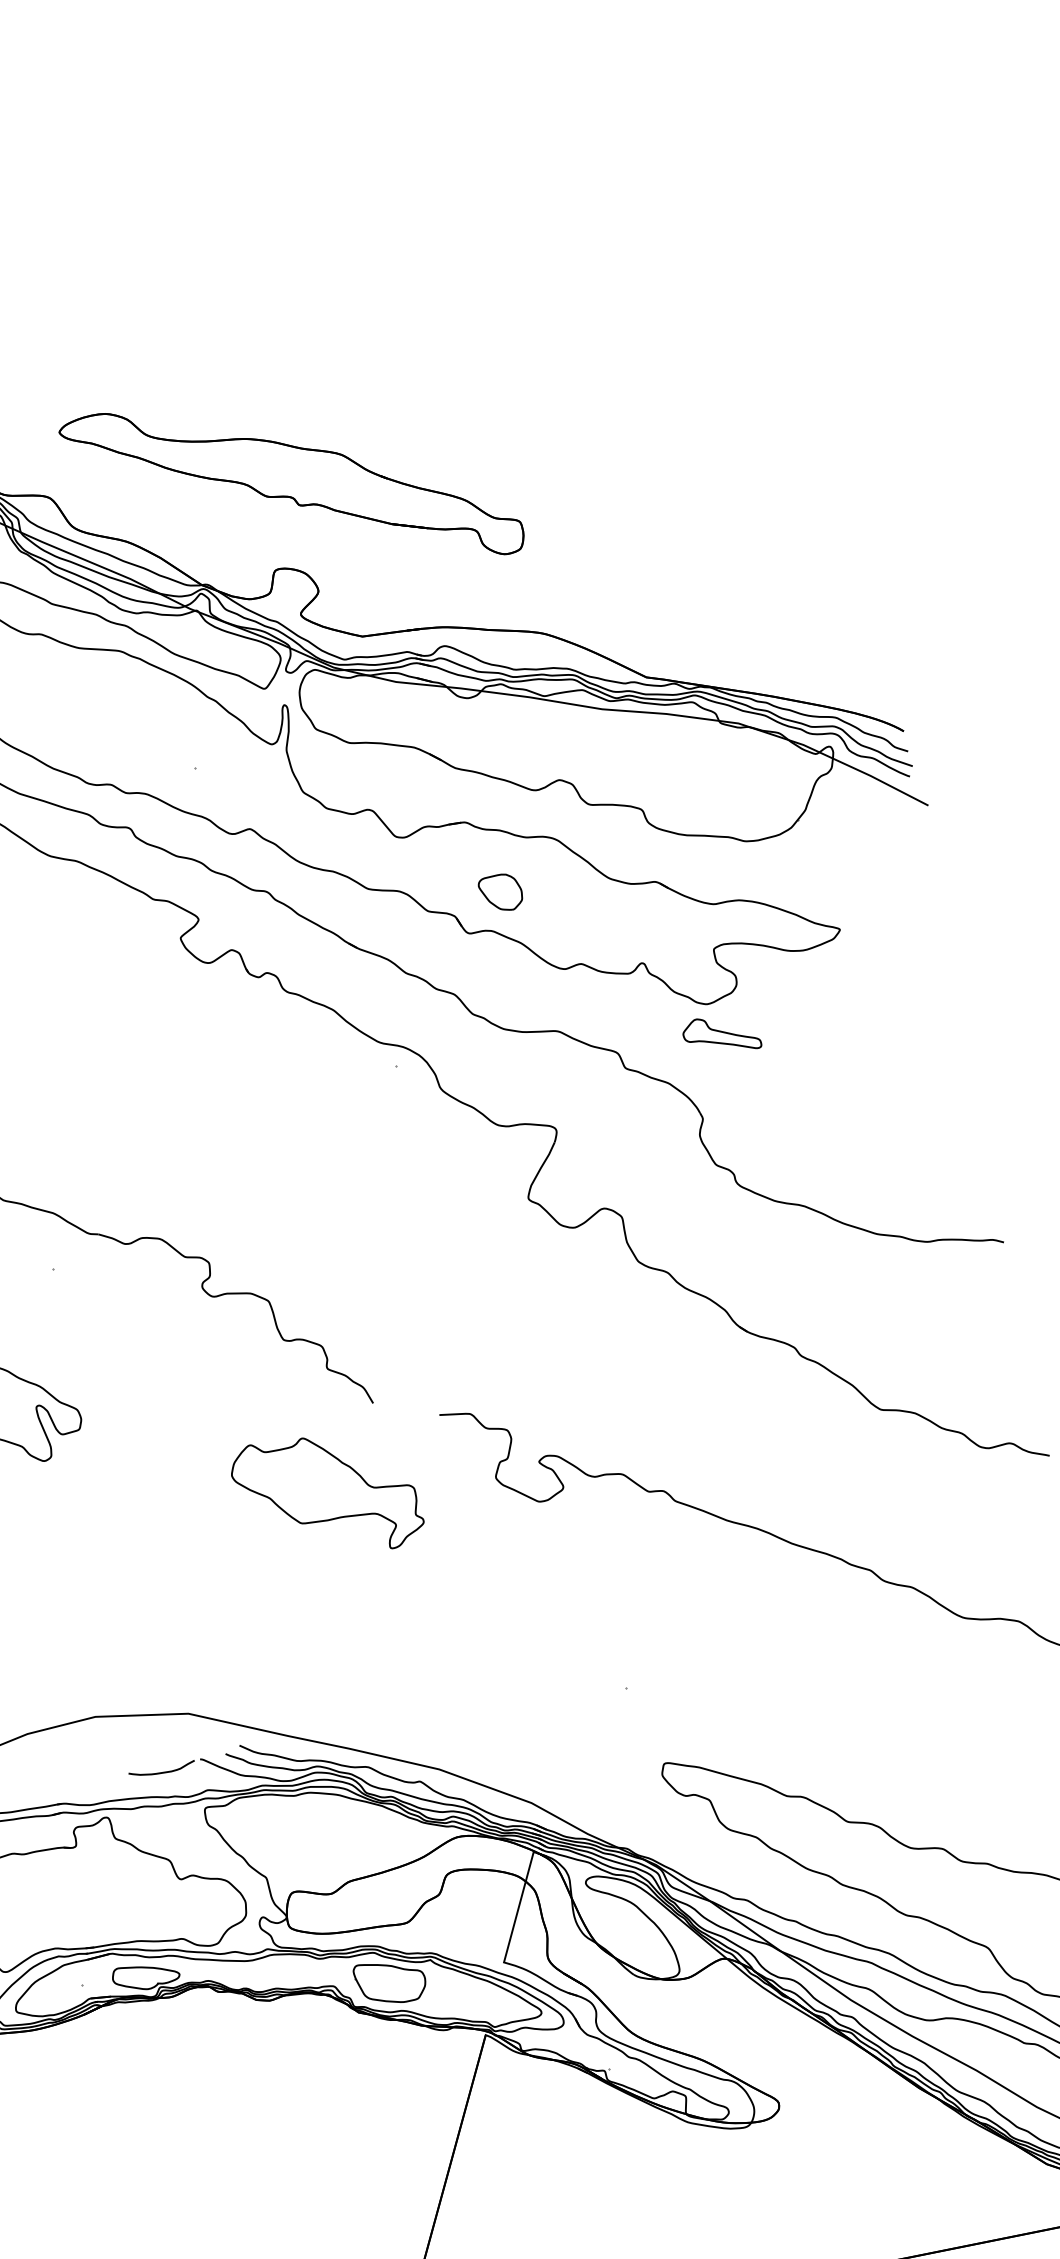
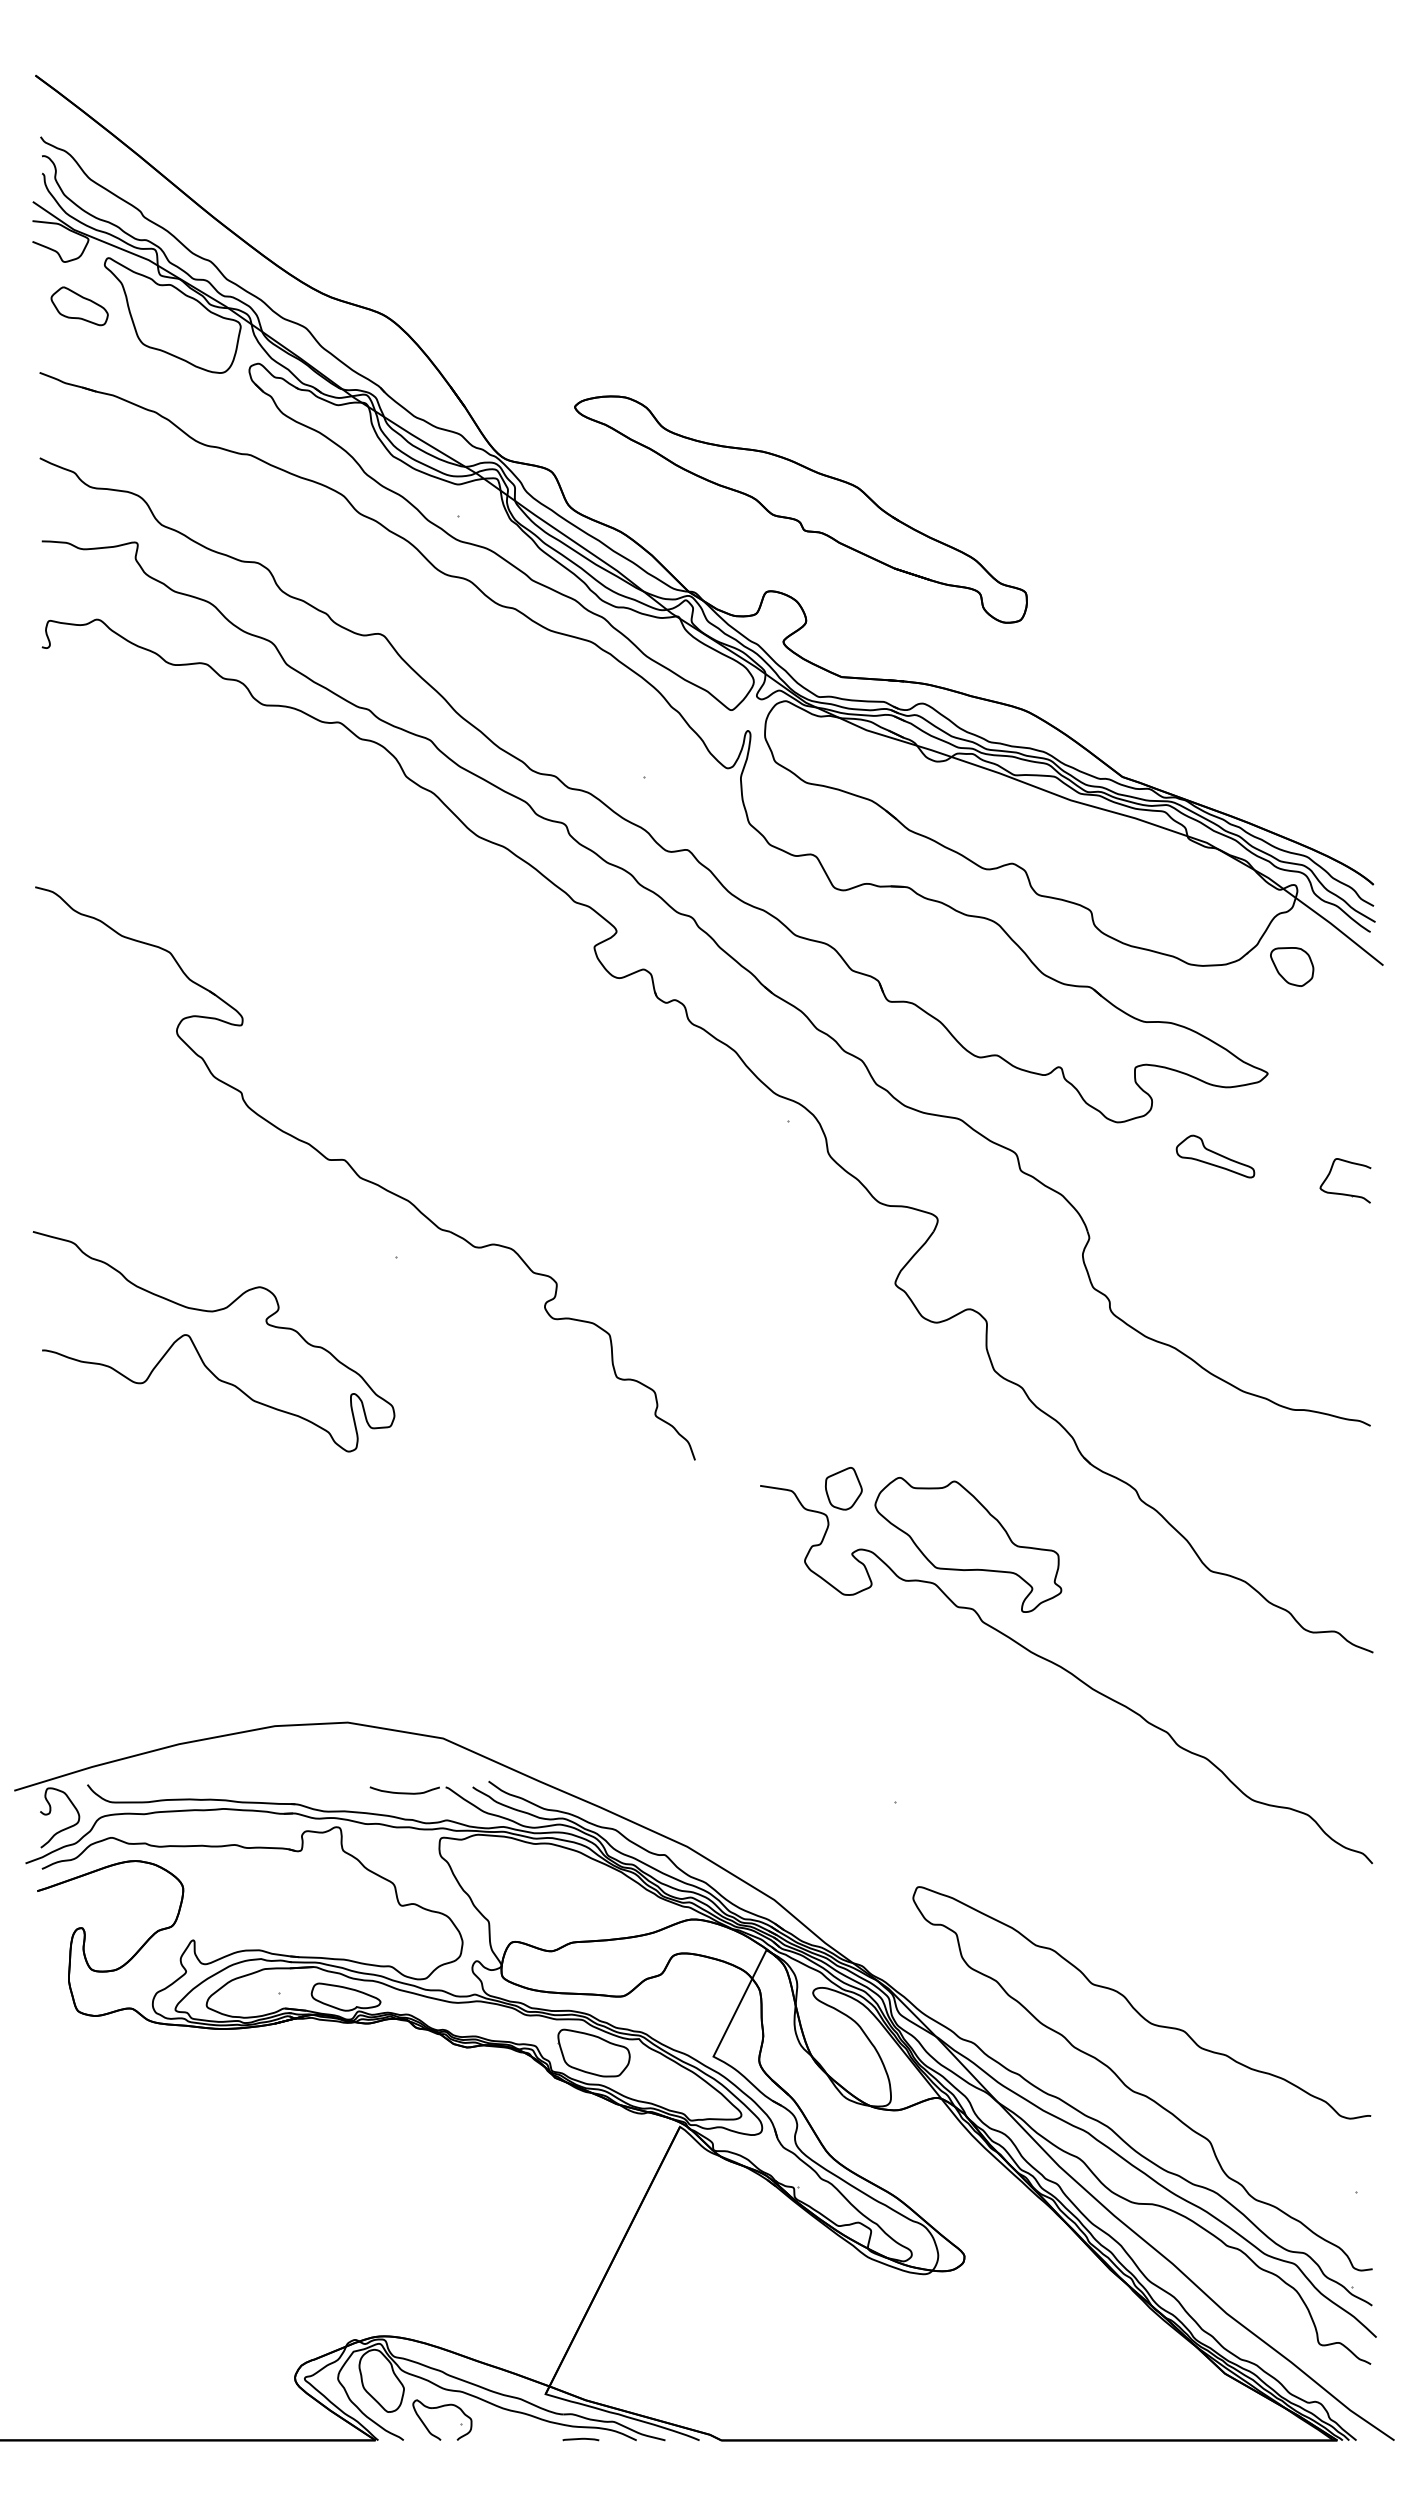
part: (501, 892) -> (1292, 966), moved
part: (936, 1027) -> (1345, 1193), added
part: (721, 1034) -> (1215, 1156), moved
part: (518, 1401) -> (843, 1488), added
part: (327, 1495) -> (968, 1544), moved

